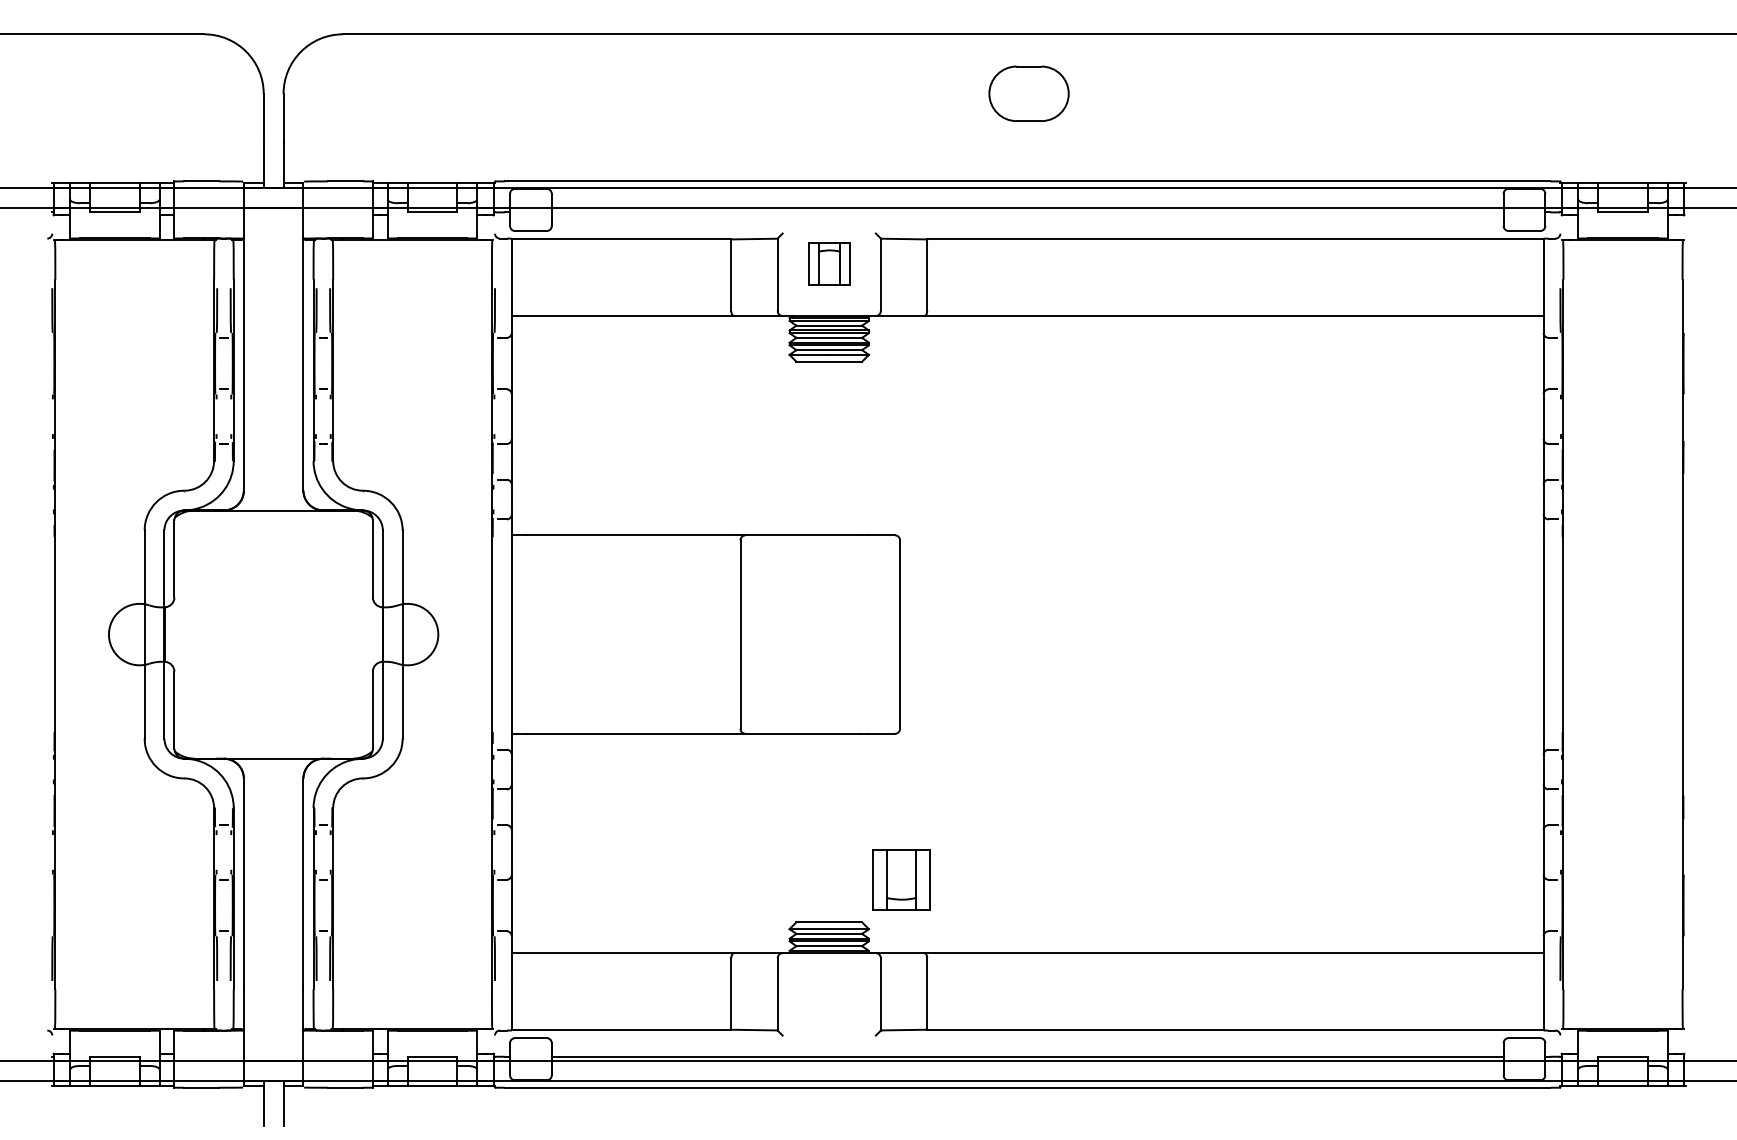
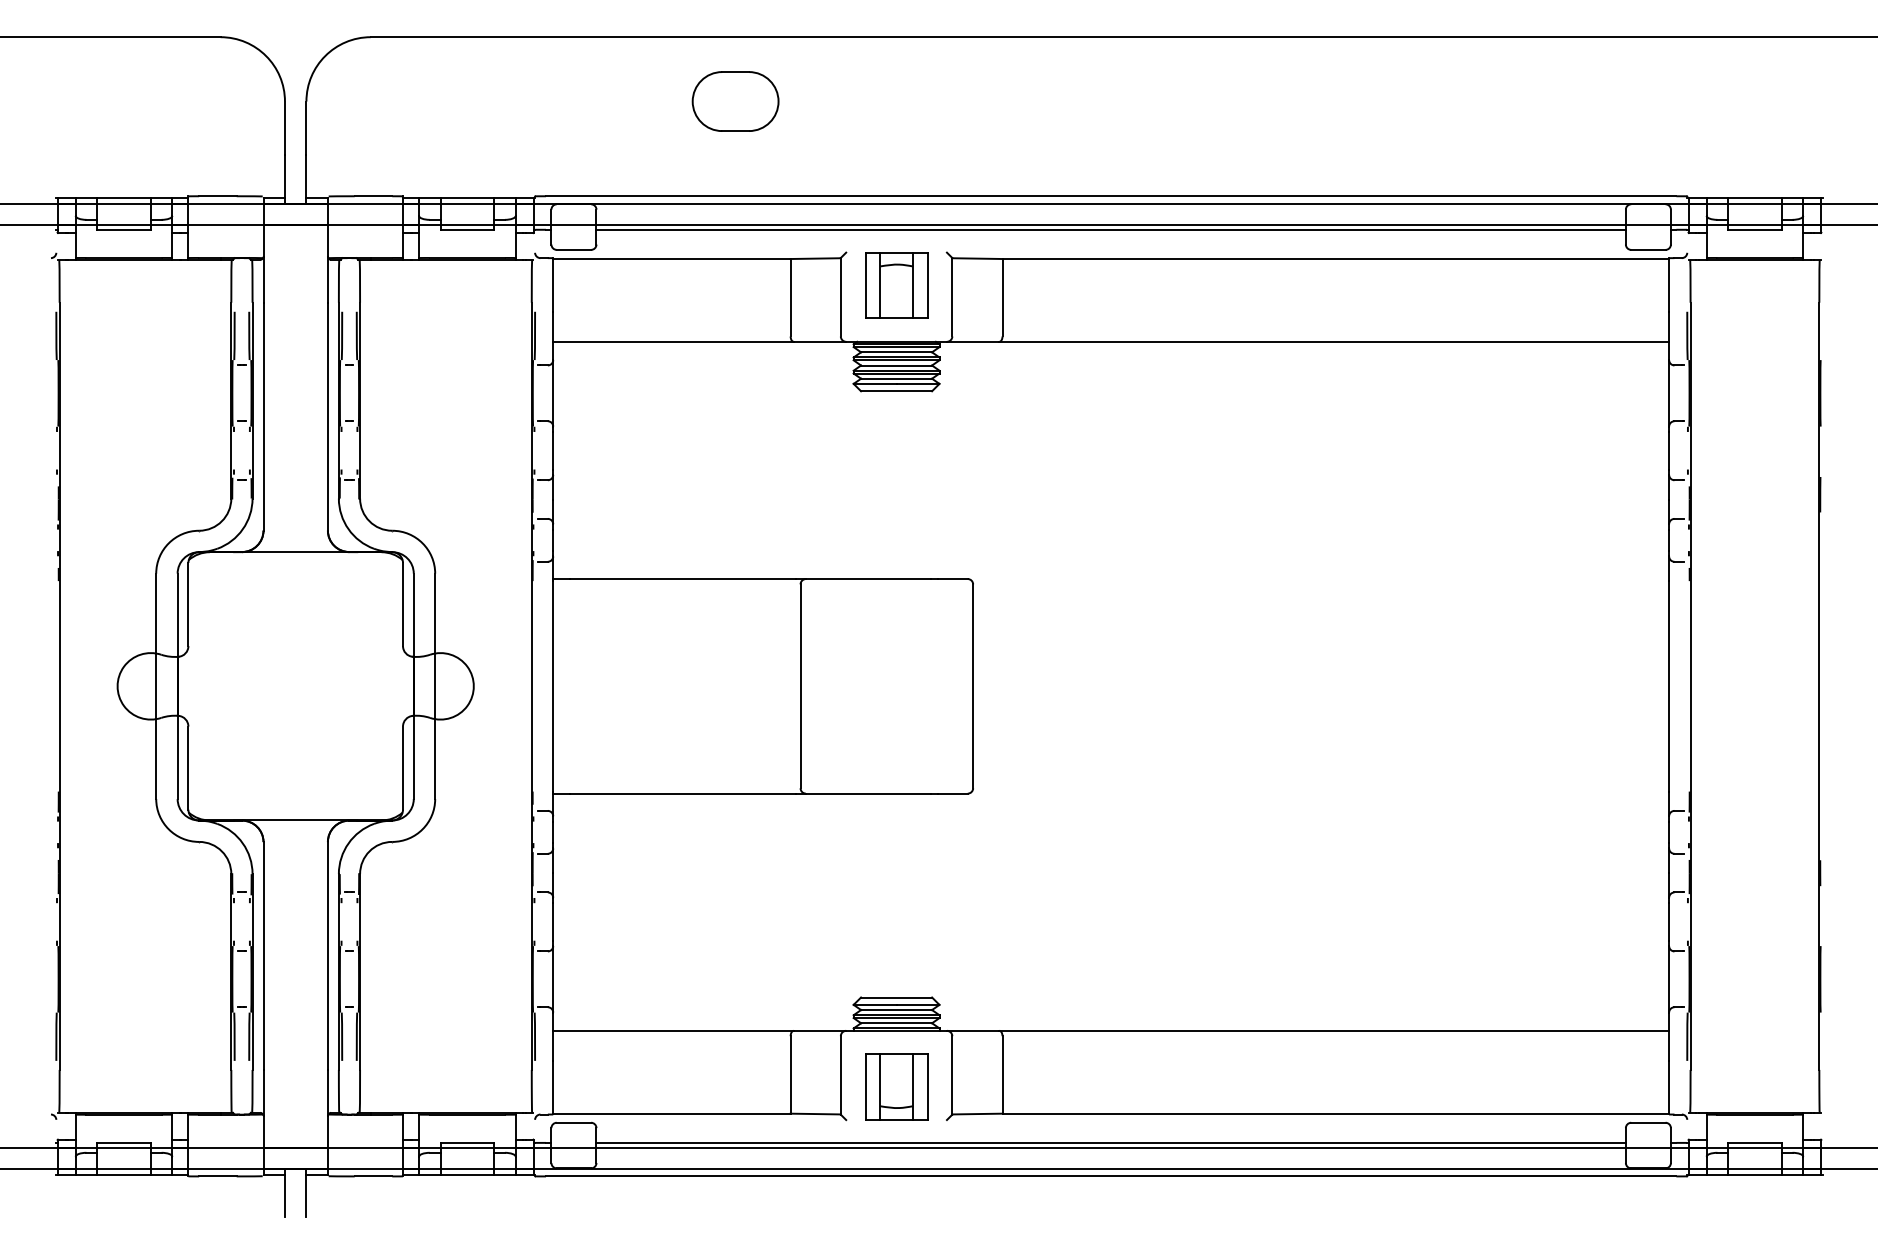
part: (1028, 93) -> (735, 101), moved
line: (1027, 212) -> (1110, 229), added
part: (829, 263) -> (896, 285), size x1.43
part: (901, 879) -> (896, 1086), moved

